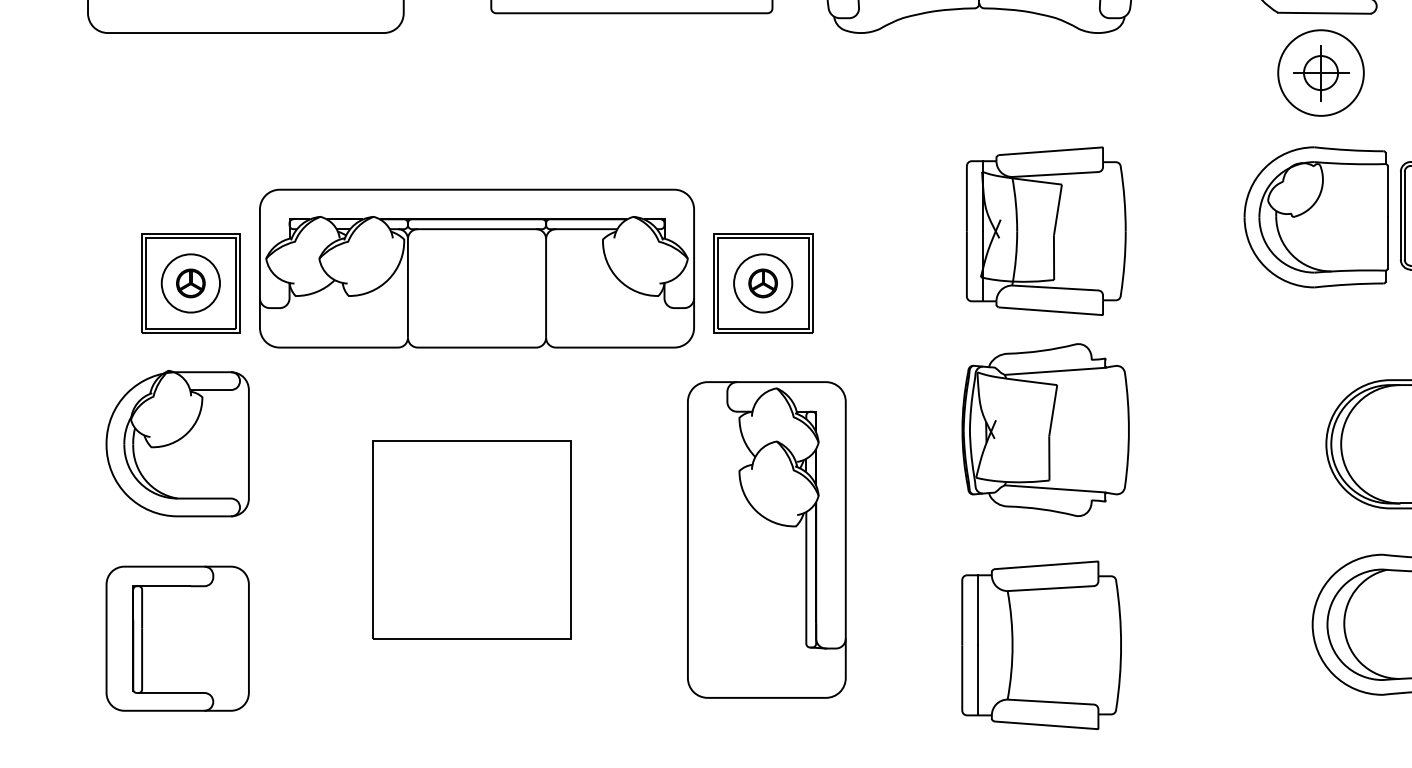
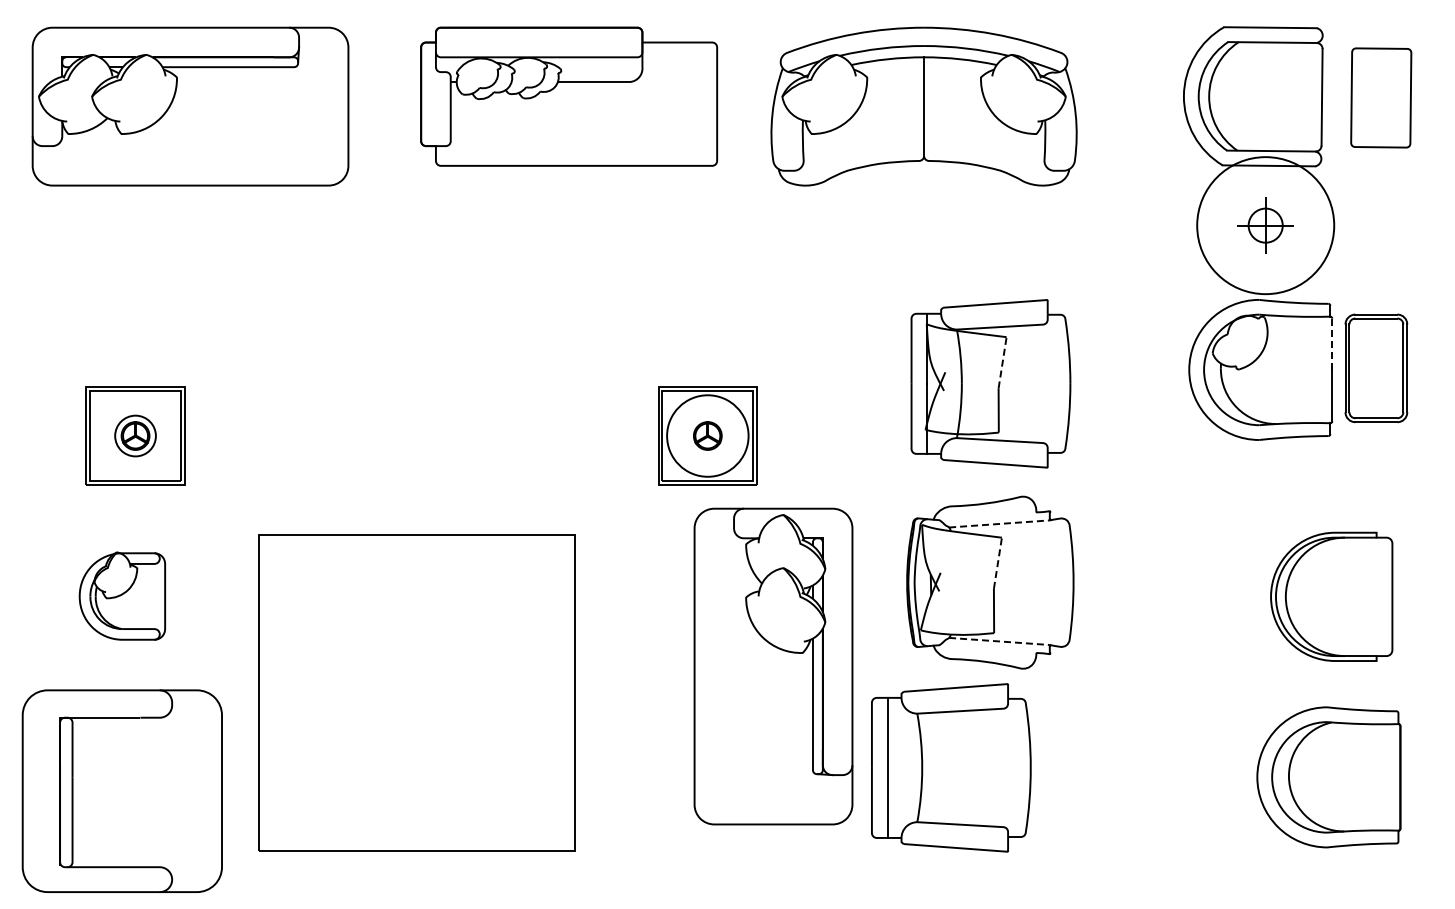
circle: (1320, 72) -> (1265, 225), size x1.6
line: (1387, 191) -> (1332, 344), solid -> dashed
line: (1057, 209) -> (1002, 362), solid -> dashed
part: (476, 268) -> (421, 421), removed
circle: (190, 282) -> (135, 435), size x0.7
circle: (762, 282) -> (707, 435), size x1.4
line: (1054, 370) -> (999, 523), solid -> dashed
line: (1052, 410) -> (997, 563), solid -> dashed
part: (177, 442) -> (122, 595), size x0.6
line: (1054, 488) -> (999, 641), solid -> dashed
part: (471, 539) -> (416, 692), size x1.6
part: (766, 539) -> (773, 666), moved
part: (177, 638) -> (122, 791), size x1.4
part: (1041, 644) -> (951, 767), moved

